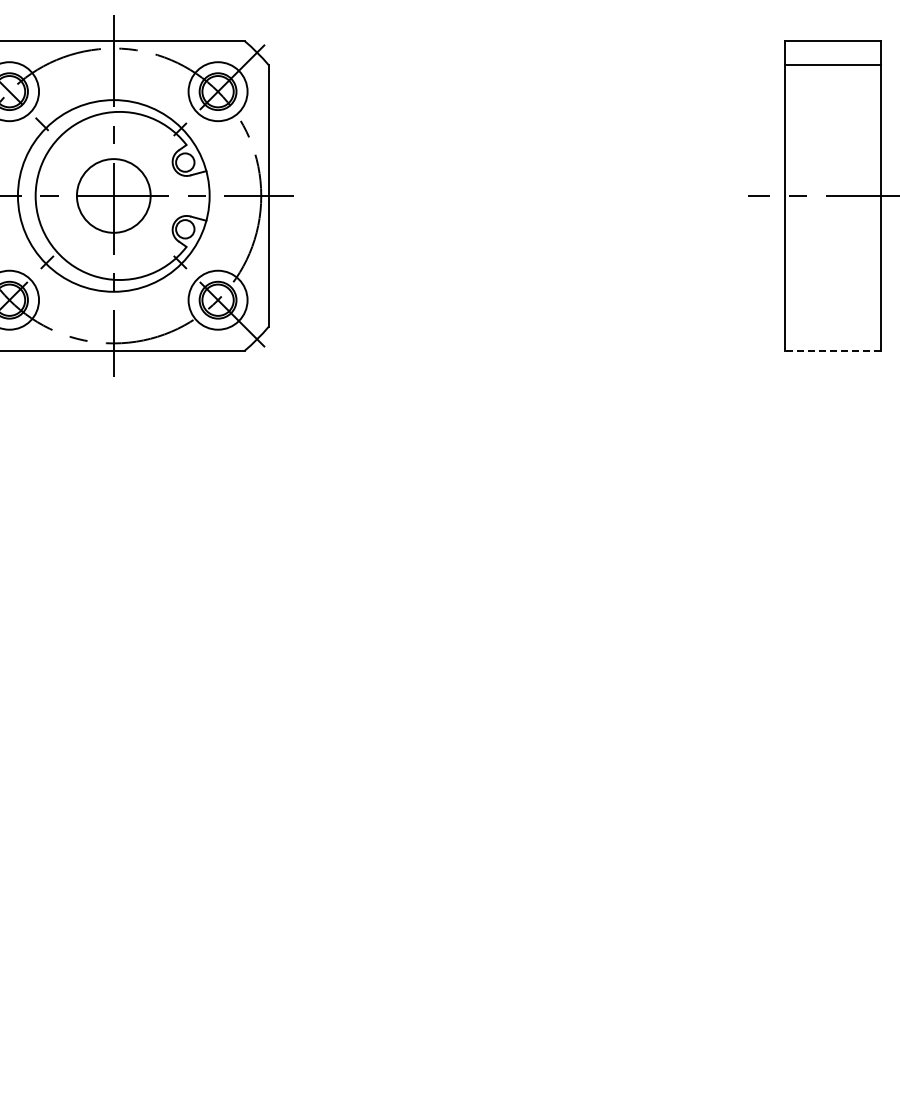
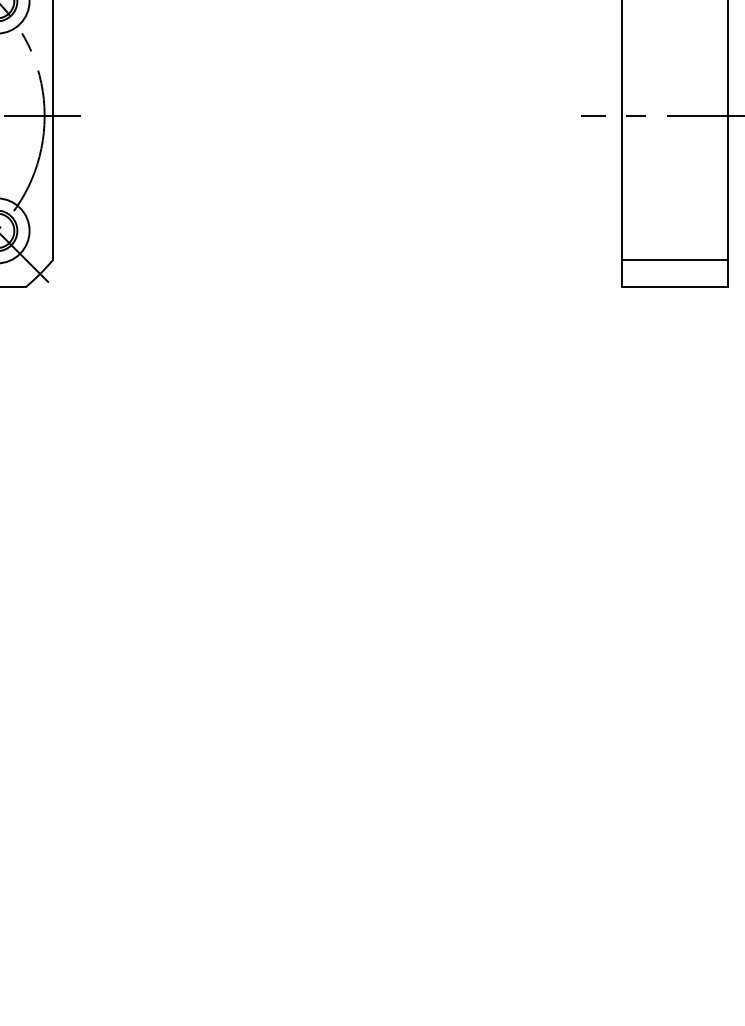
line: (833, 326) -> (675, 259), added
line: (833, 350) -> (675, 286), dashed -> solid

